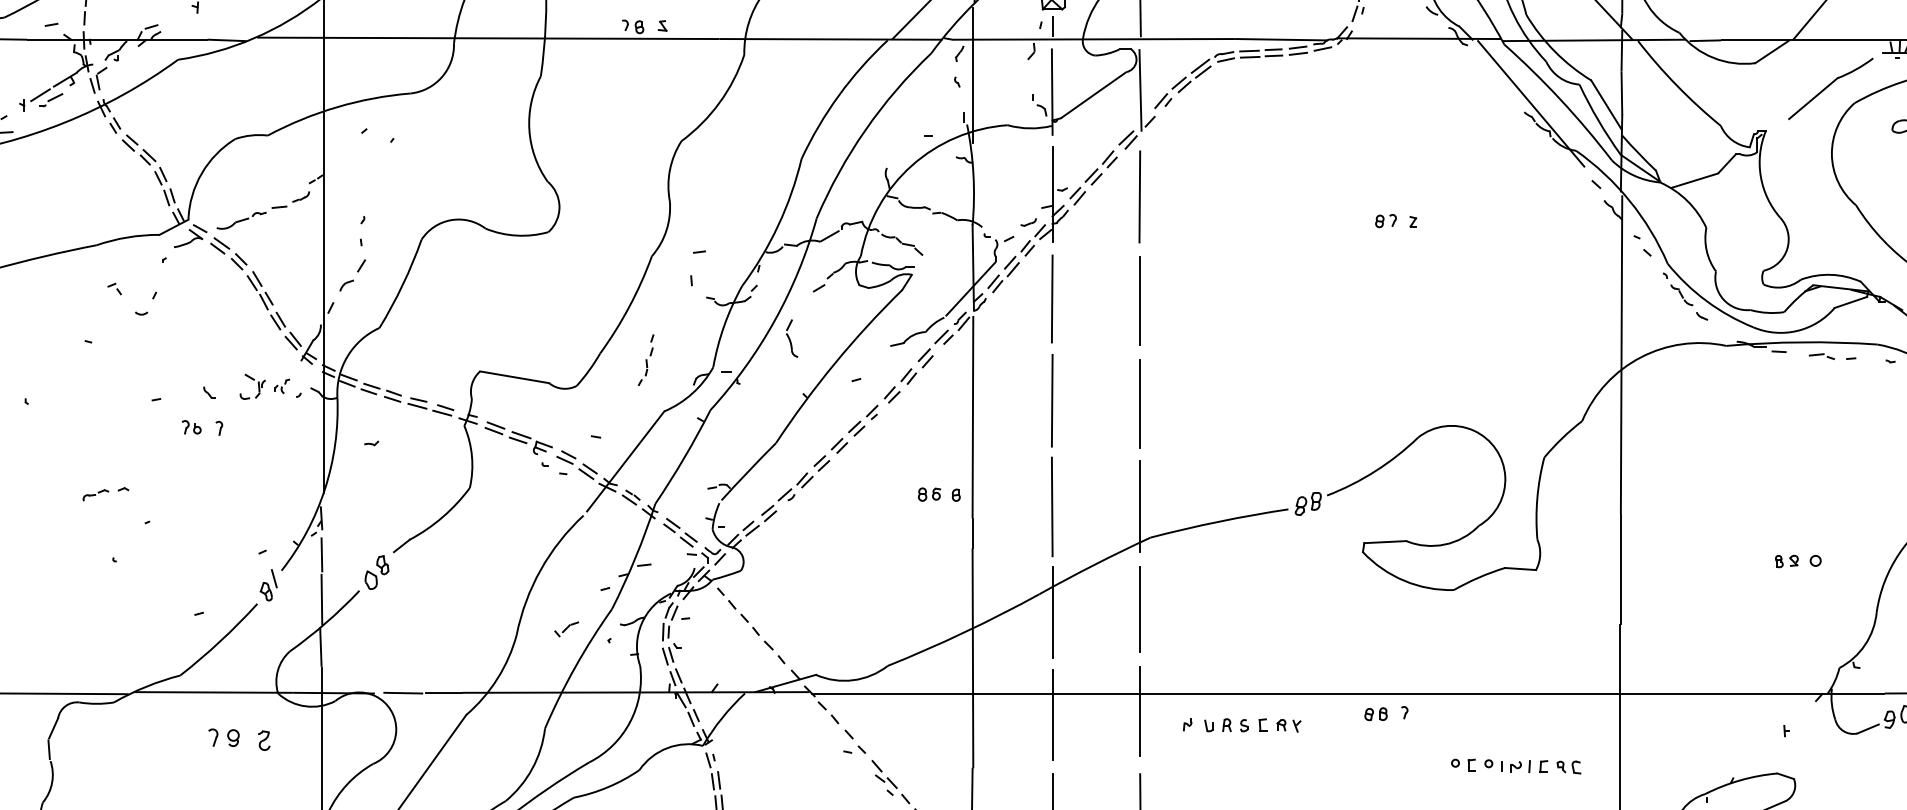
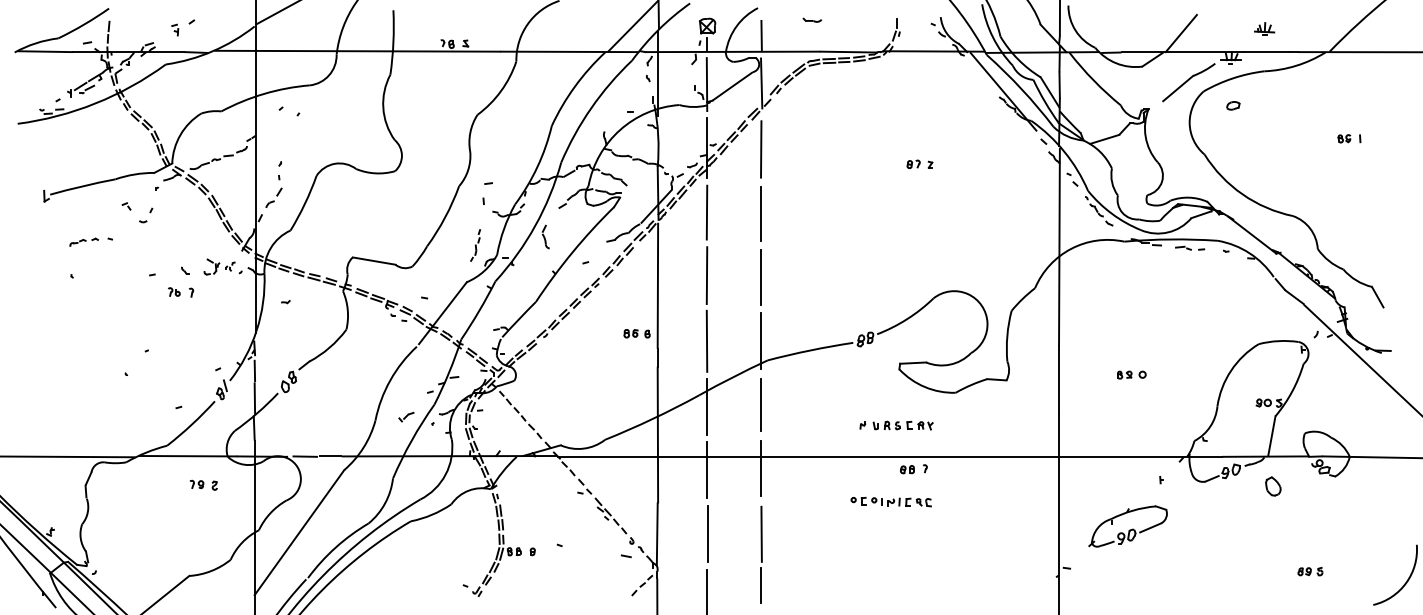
part: (645, 360) -> (475, 245), moved
part: (104, 492) -> (83, 241), moved
part: (1797, 560) -> (1131, 374), moved
part: (1242, 725) -> (896, 425), moved
part: (238, 738) -> (203, 484), size x0.71
part: (1515, 767) -> (890, 502), moved

